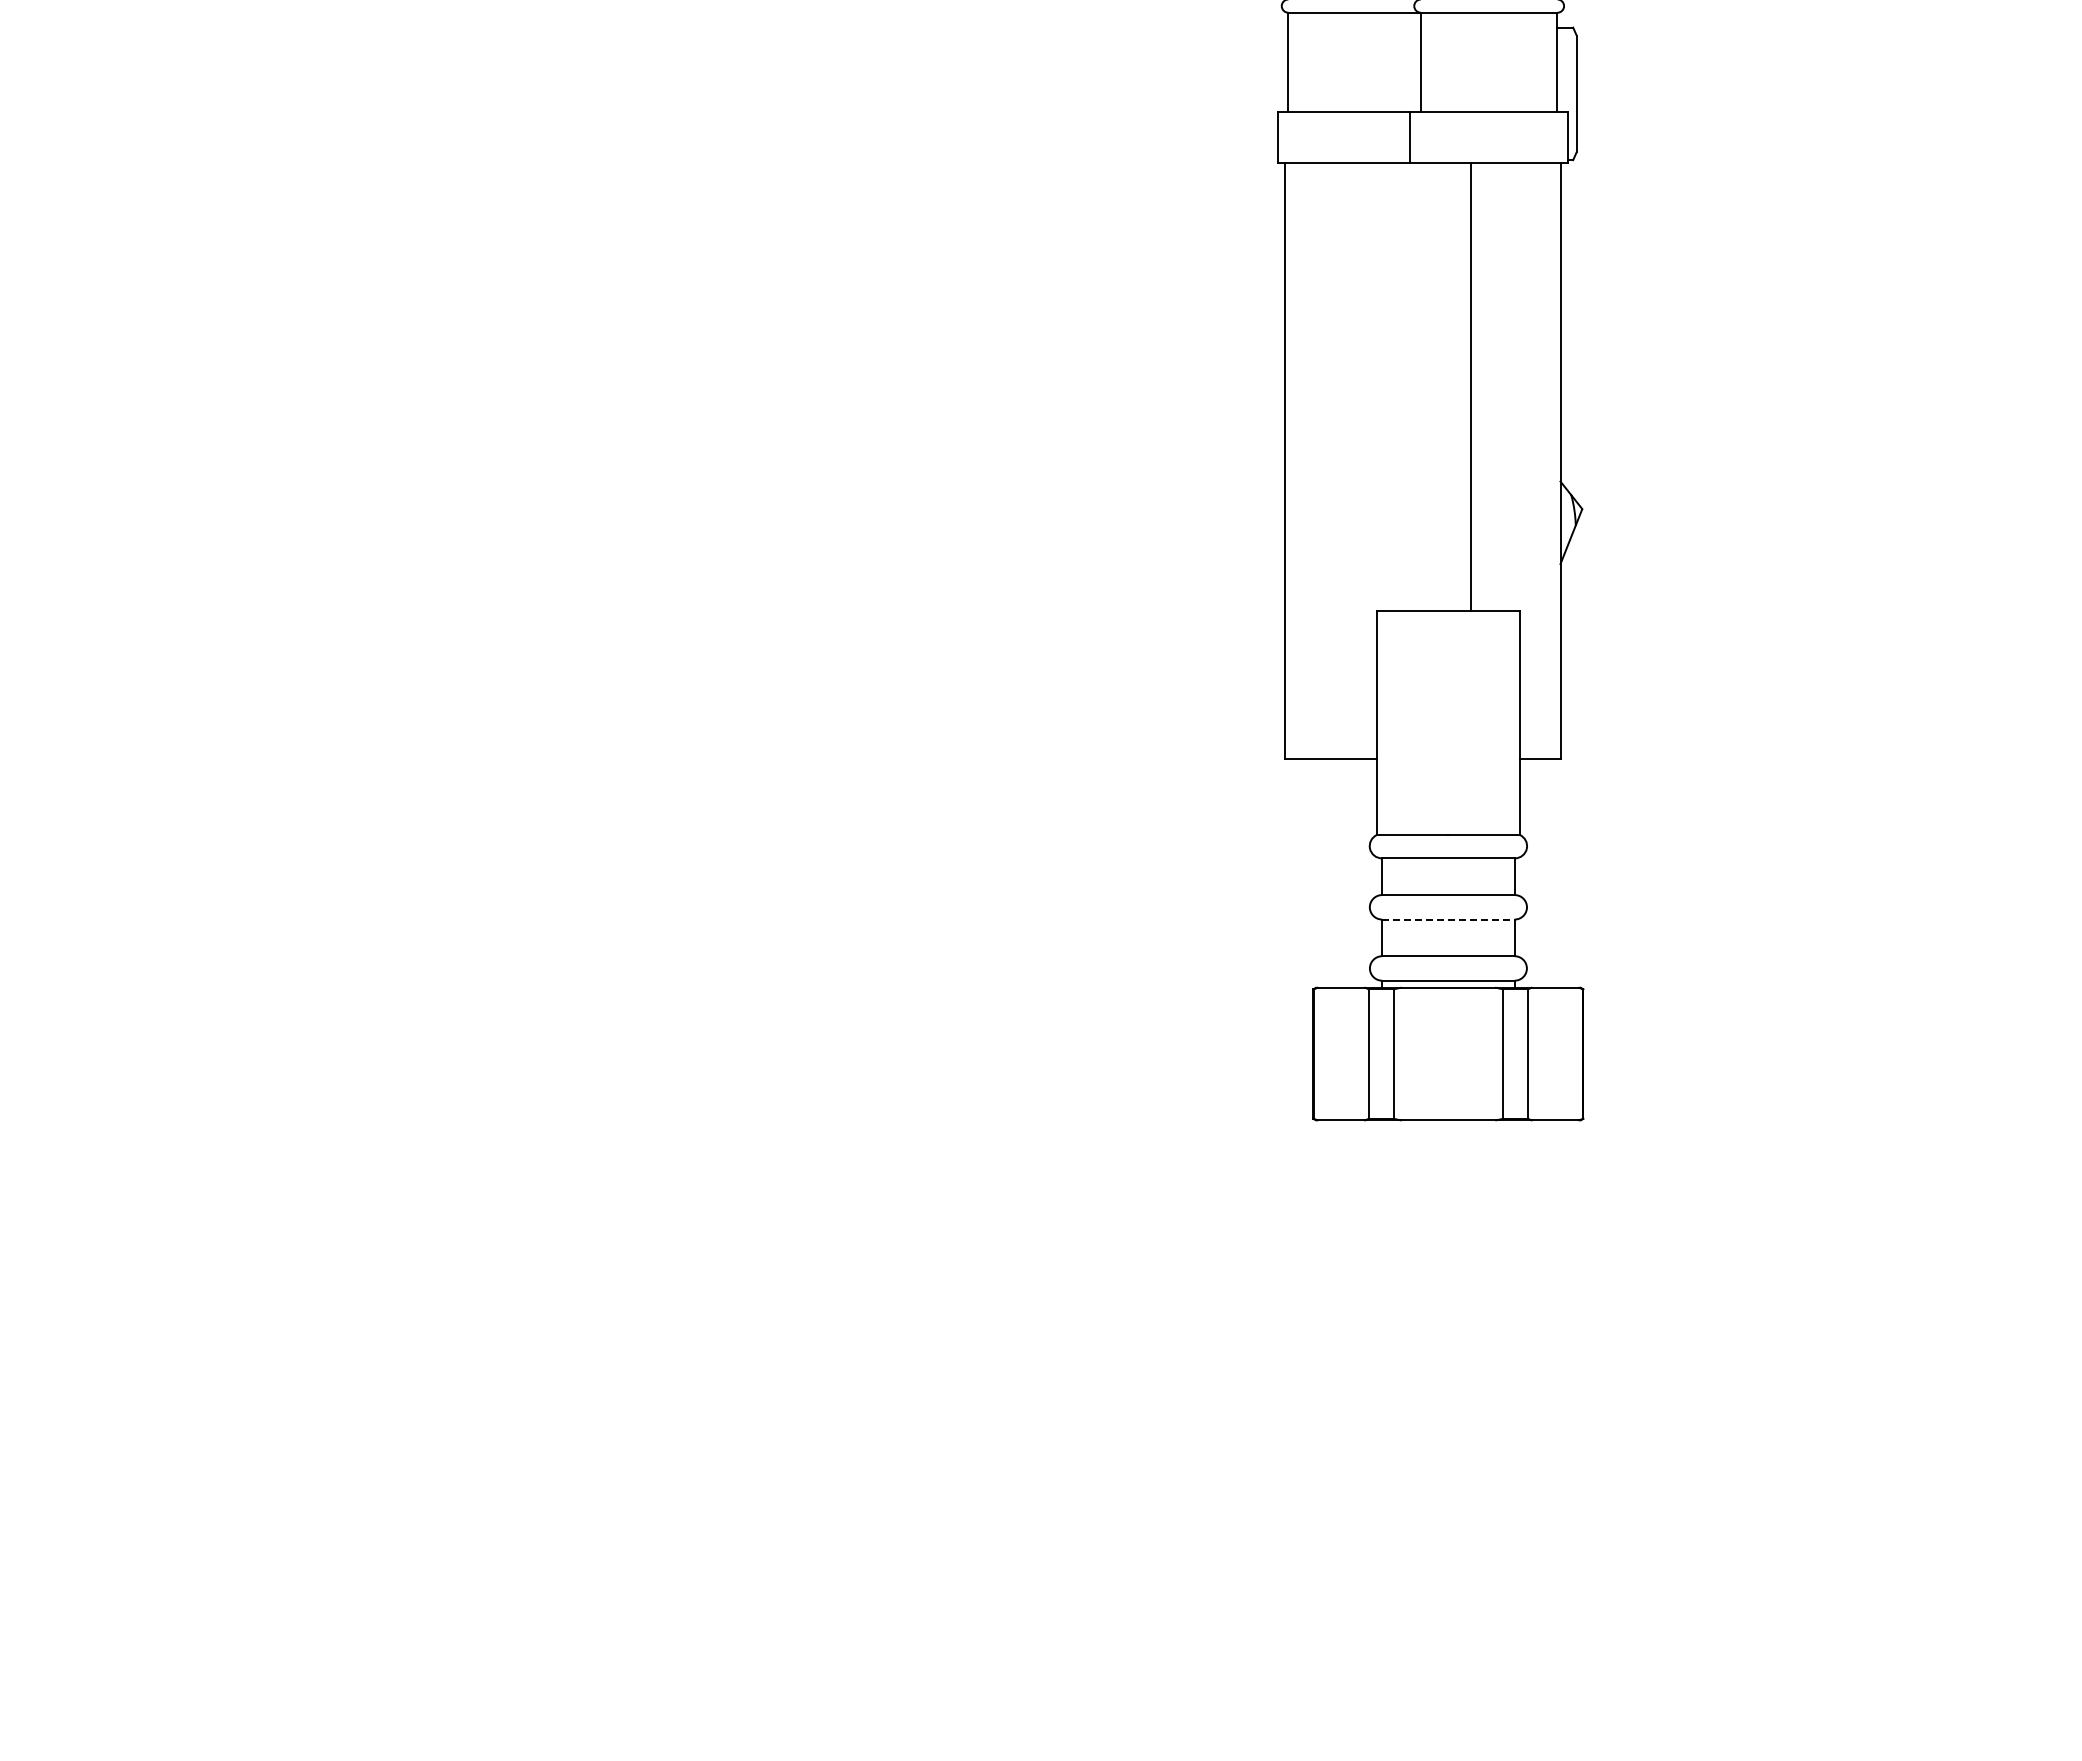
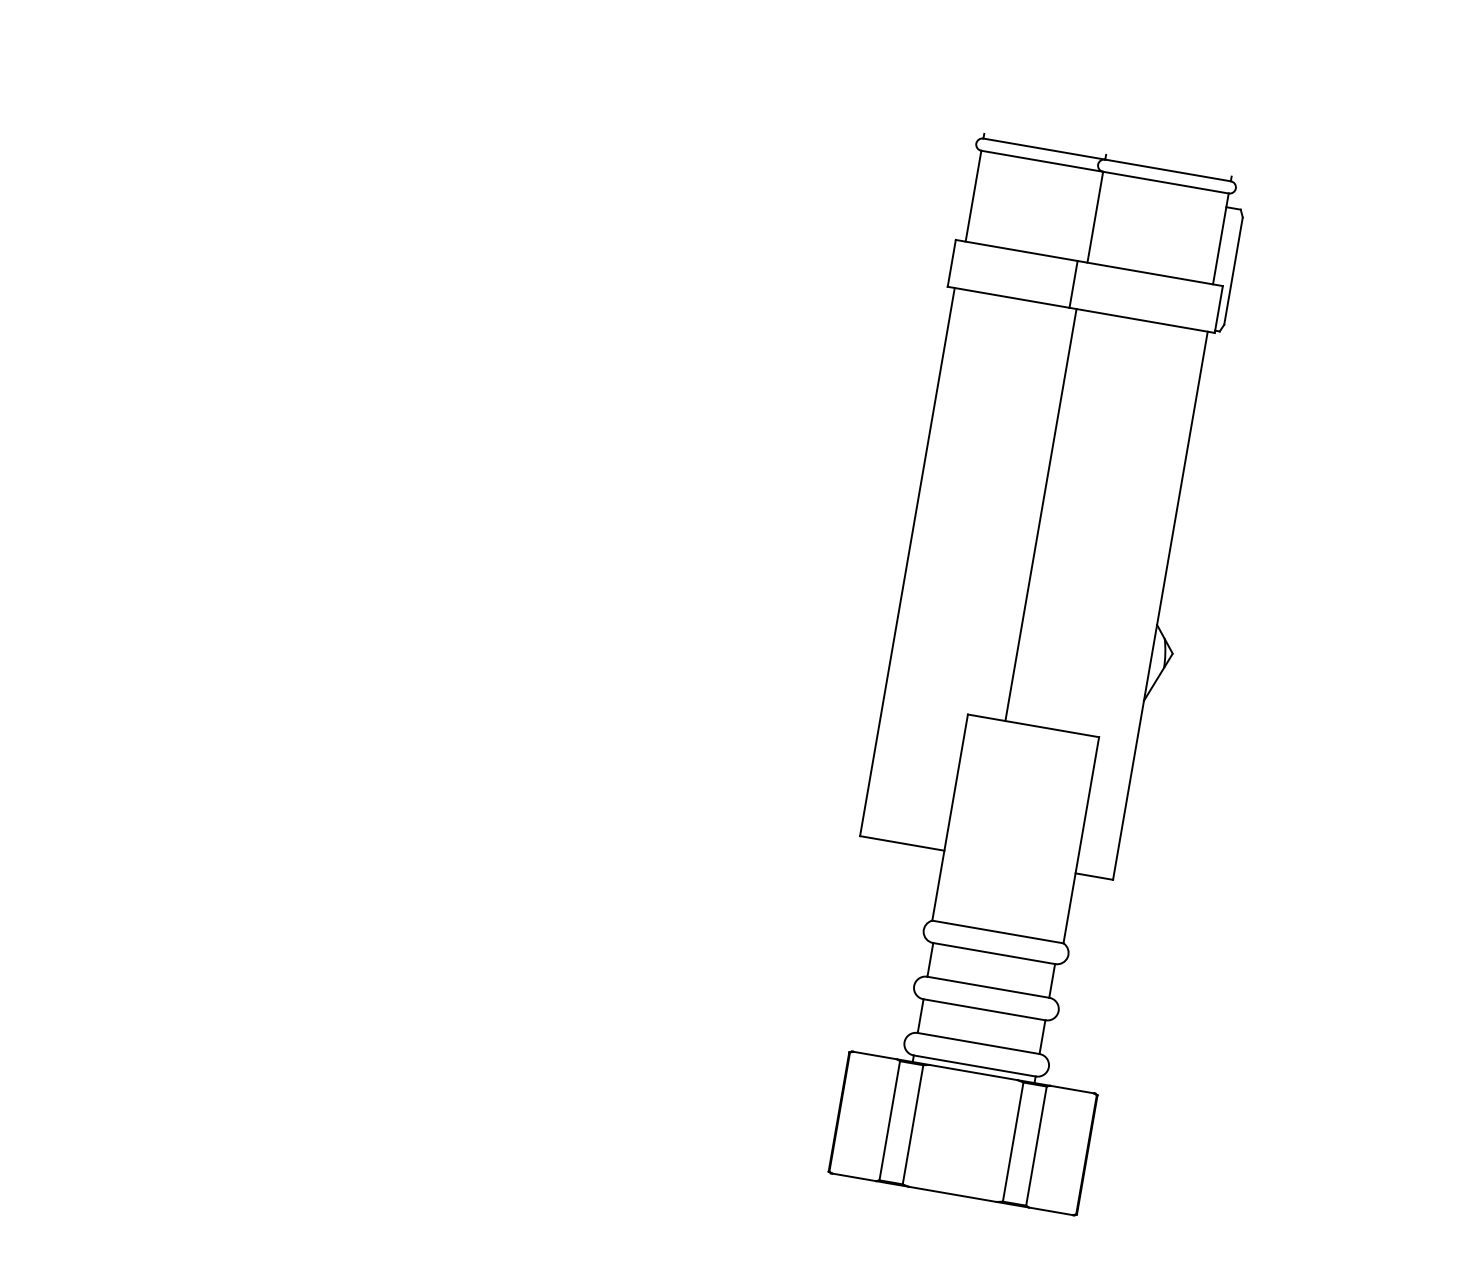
line: (1470, 386) -> (1040, 514), moved
line: (1448, 919) -> (984, 1009), dashed -> solid

